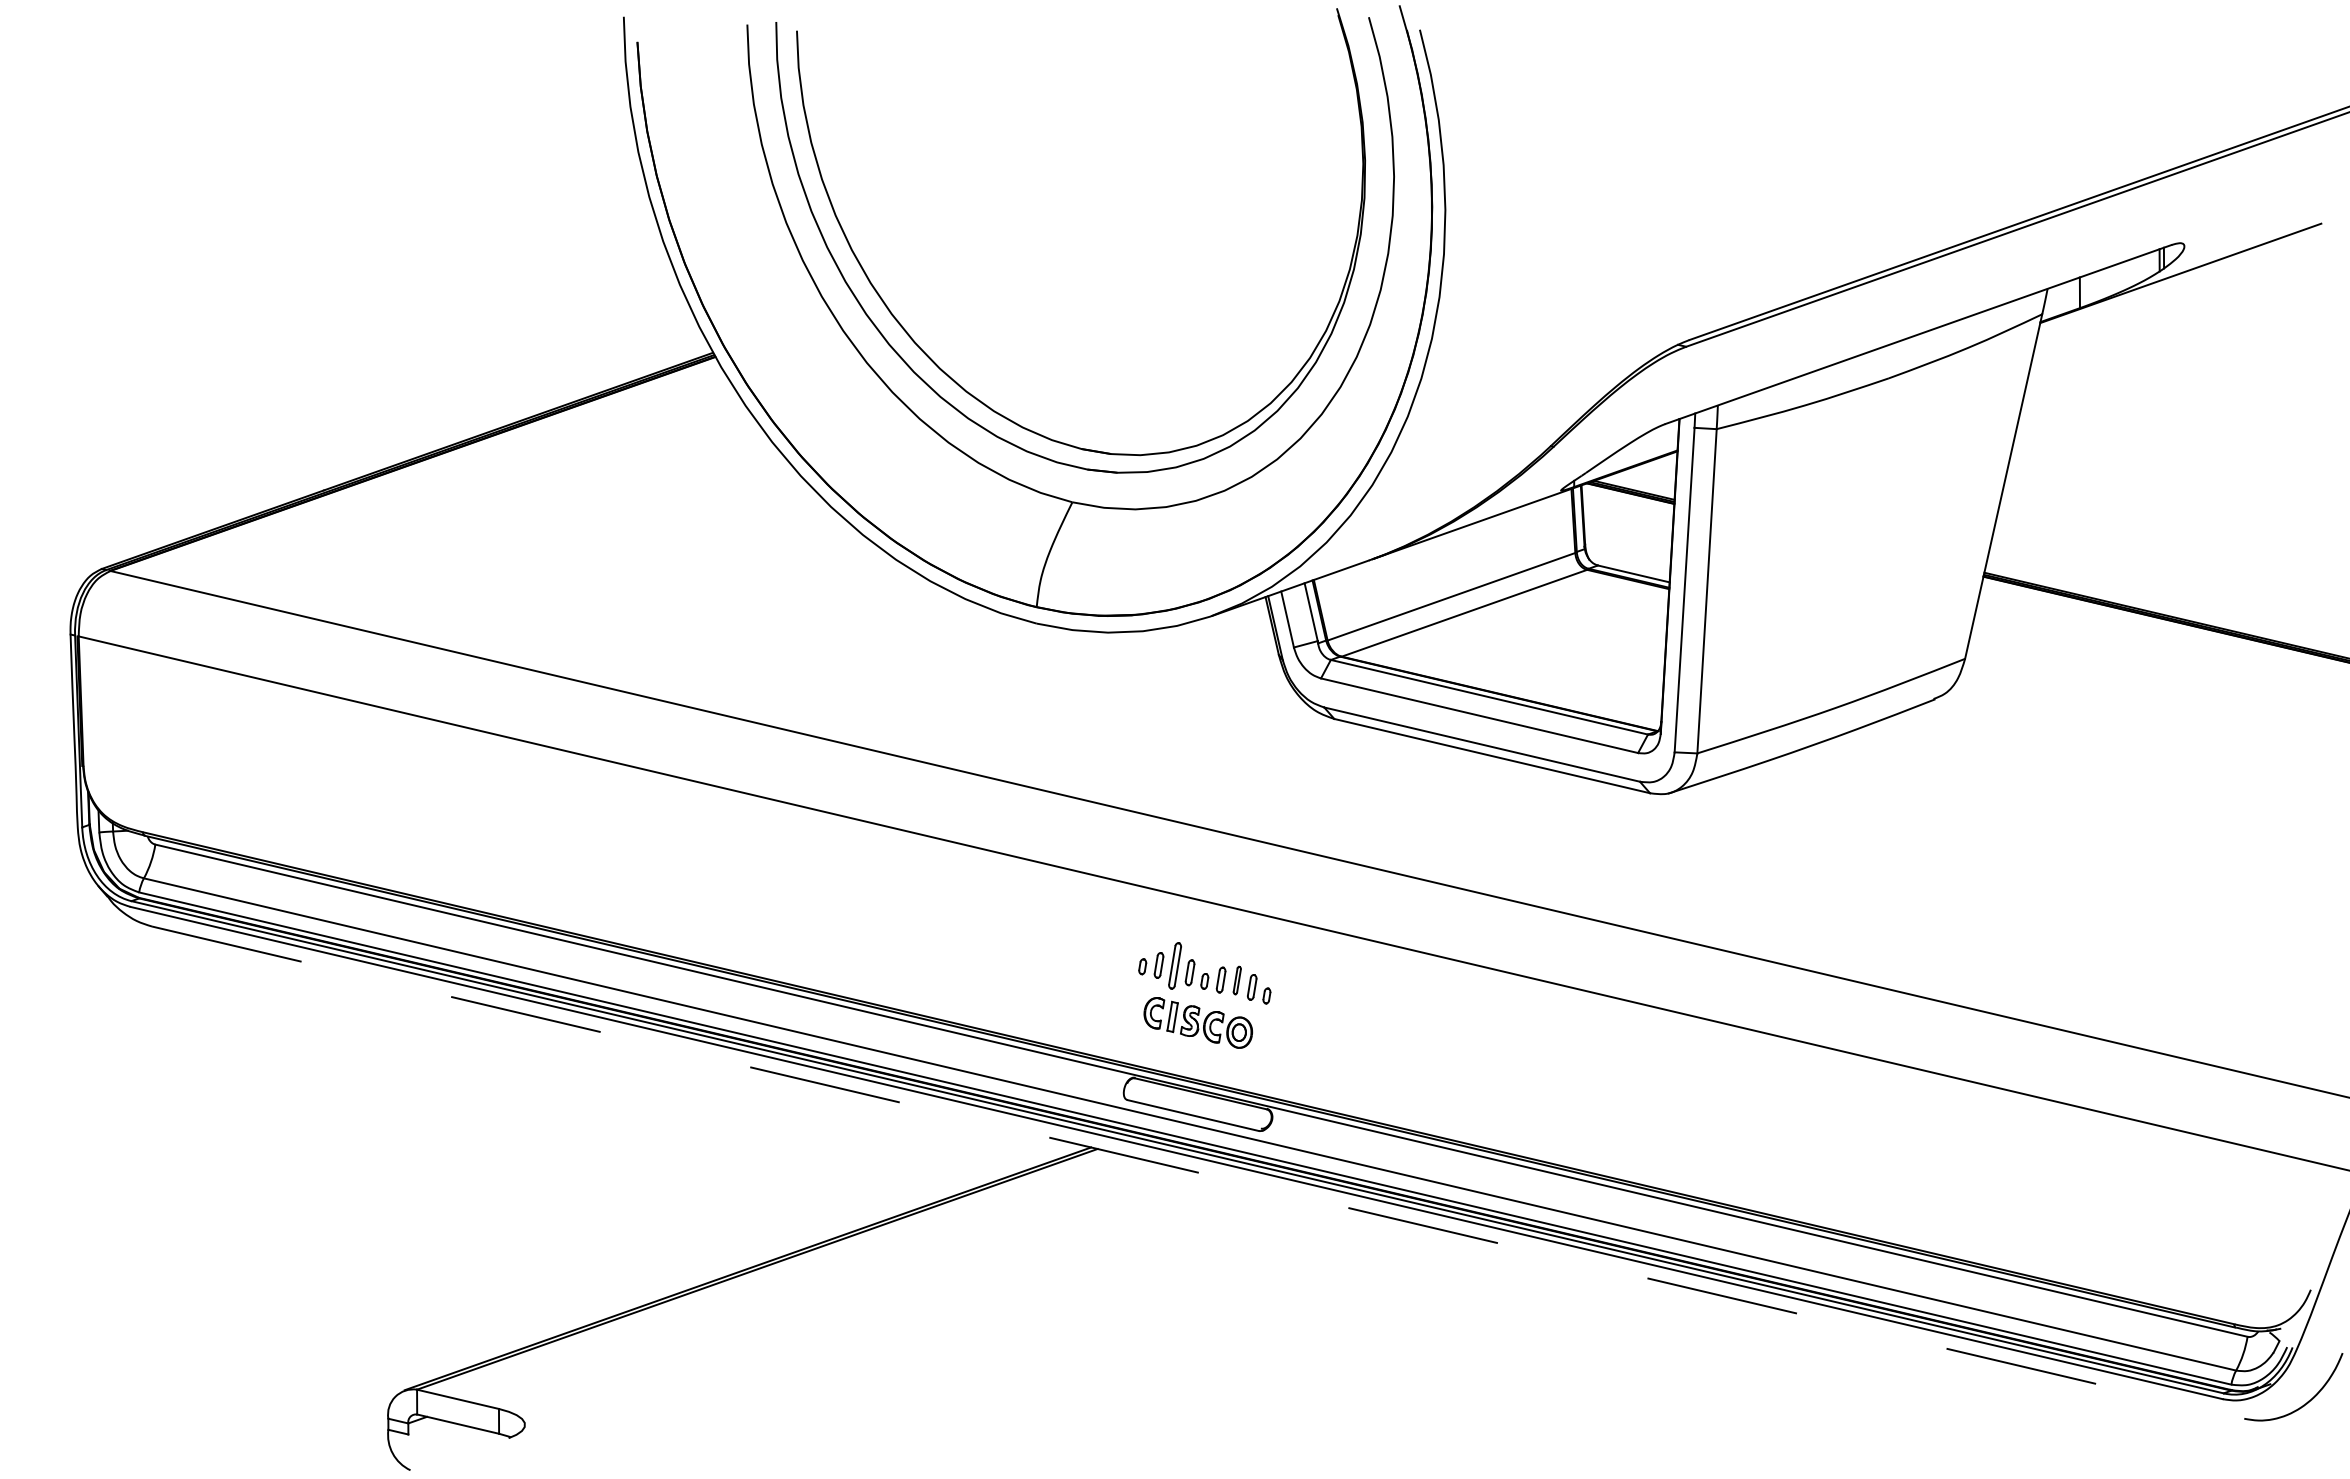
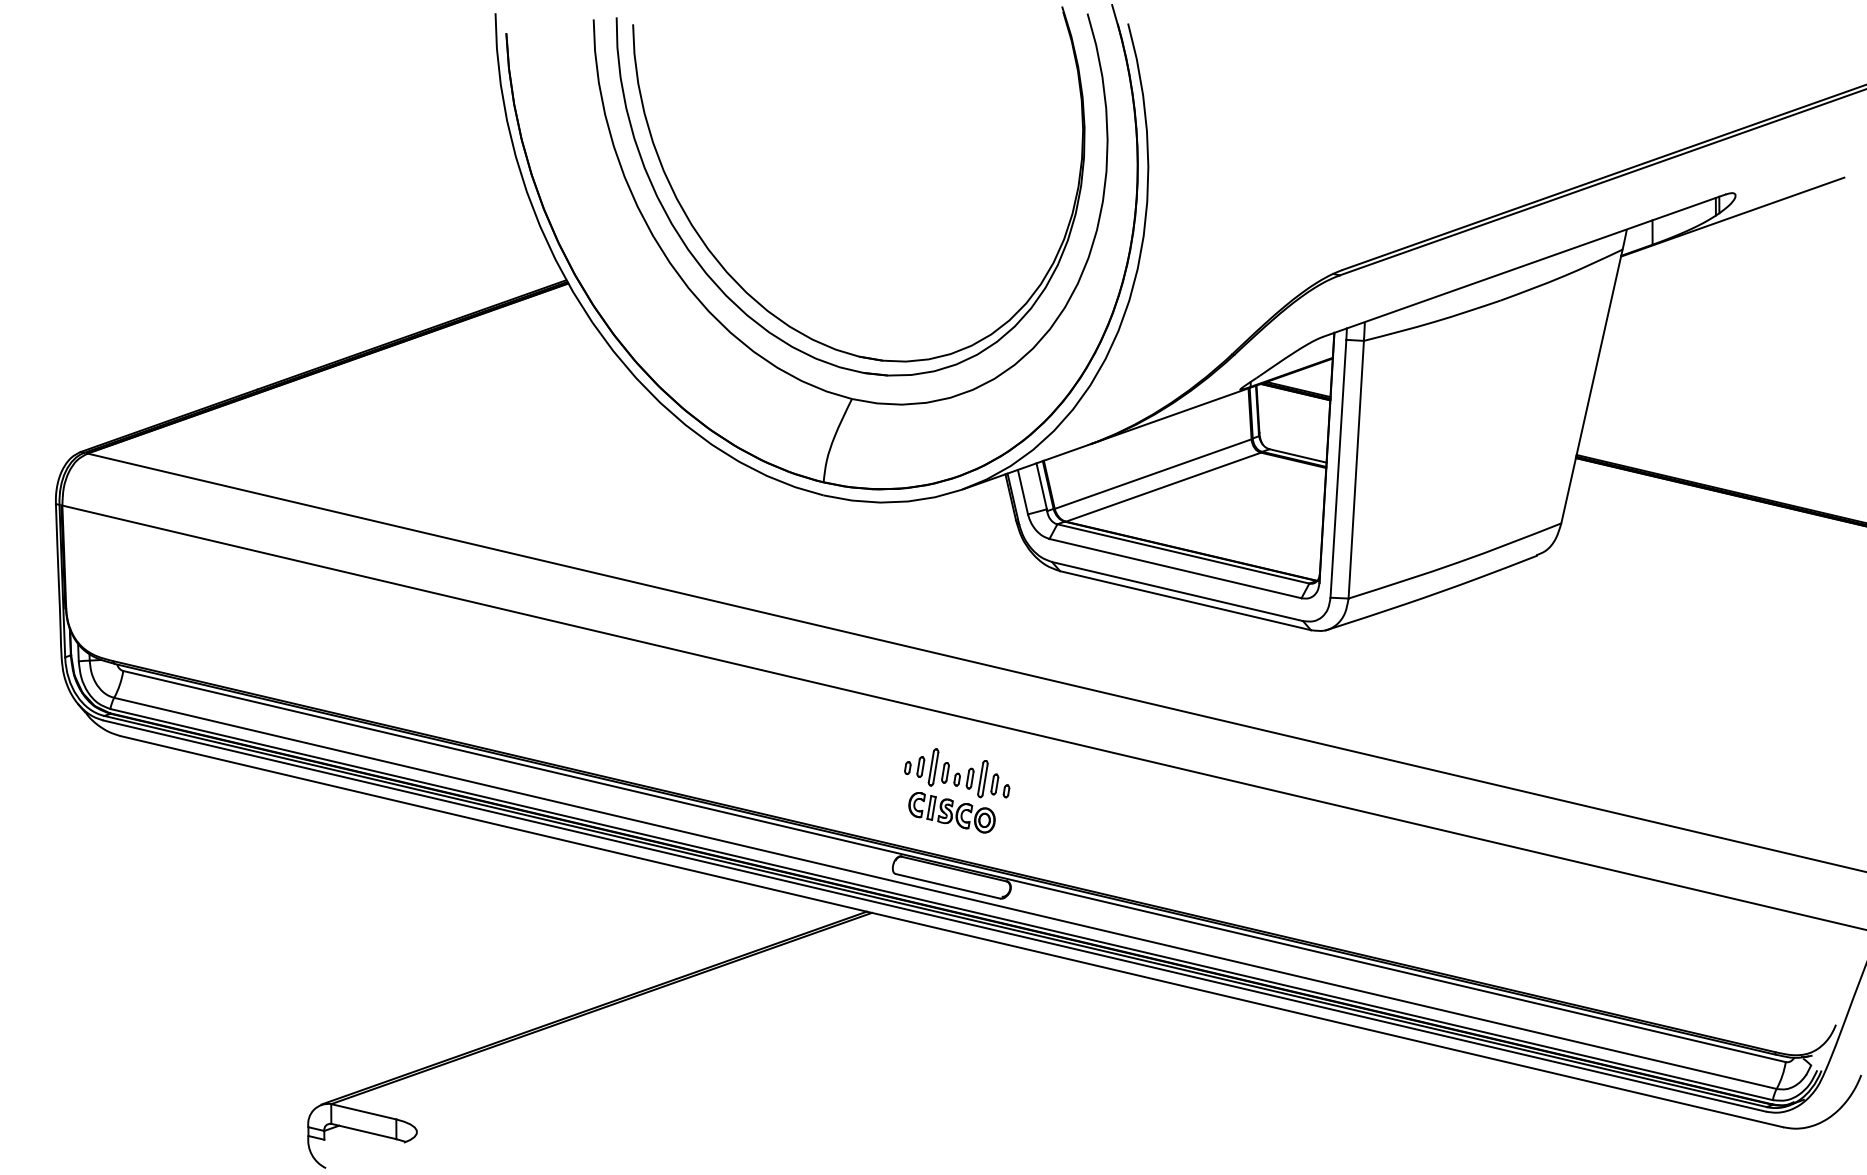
part: (1237, 980) -> (983, 778), size x1.67
line: (1198, 1172) -> (952, 931), dashed -> solid

